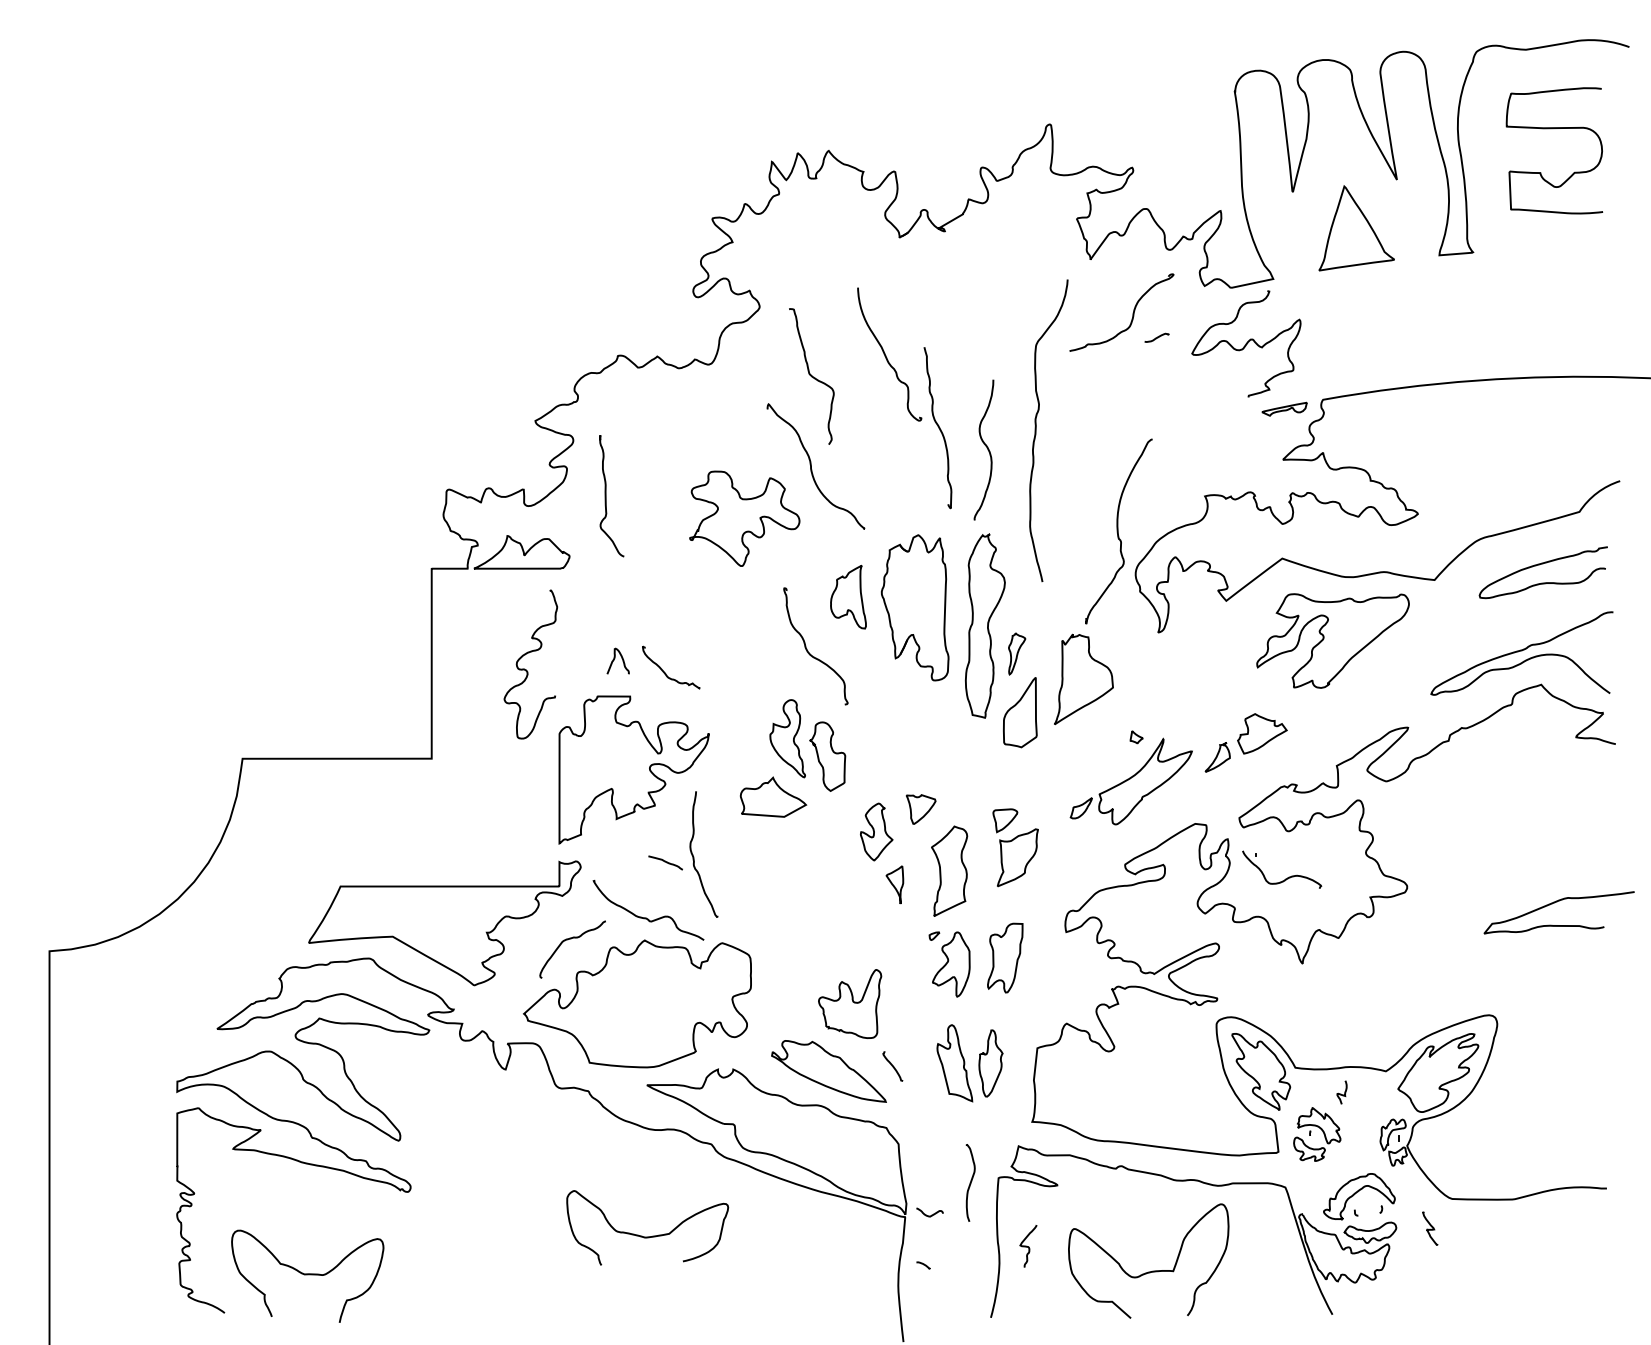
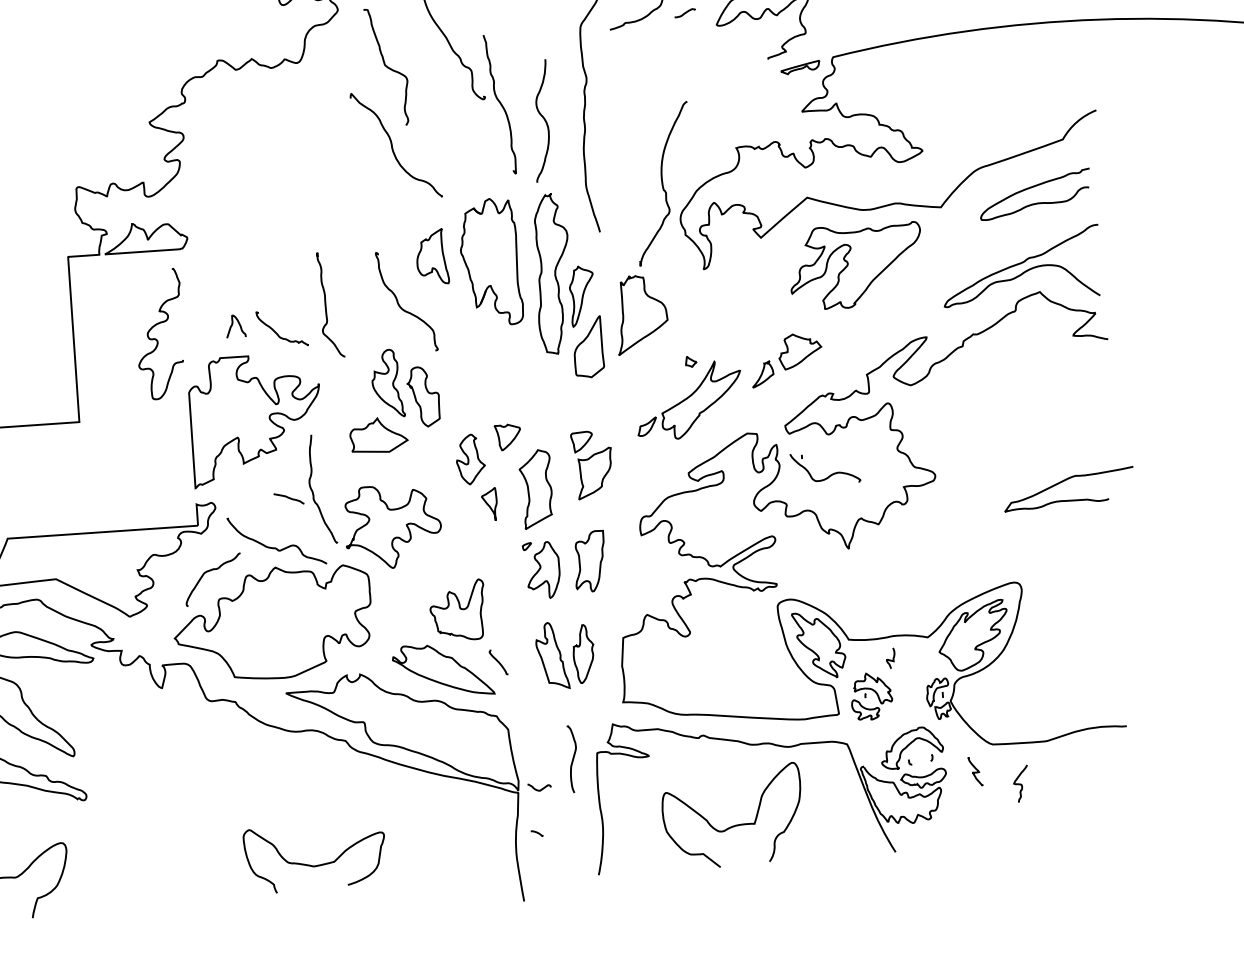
curve: (606, 496) -> (326, 305), moved
part: (744, 518) -> (392, 526), moved
part: (1016, 653) -> (581, 295), size x1.67
curve: (647, 1236) -> (315, 865), moved
curve: (1028, 1246) -> (1021, 784), moved

